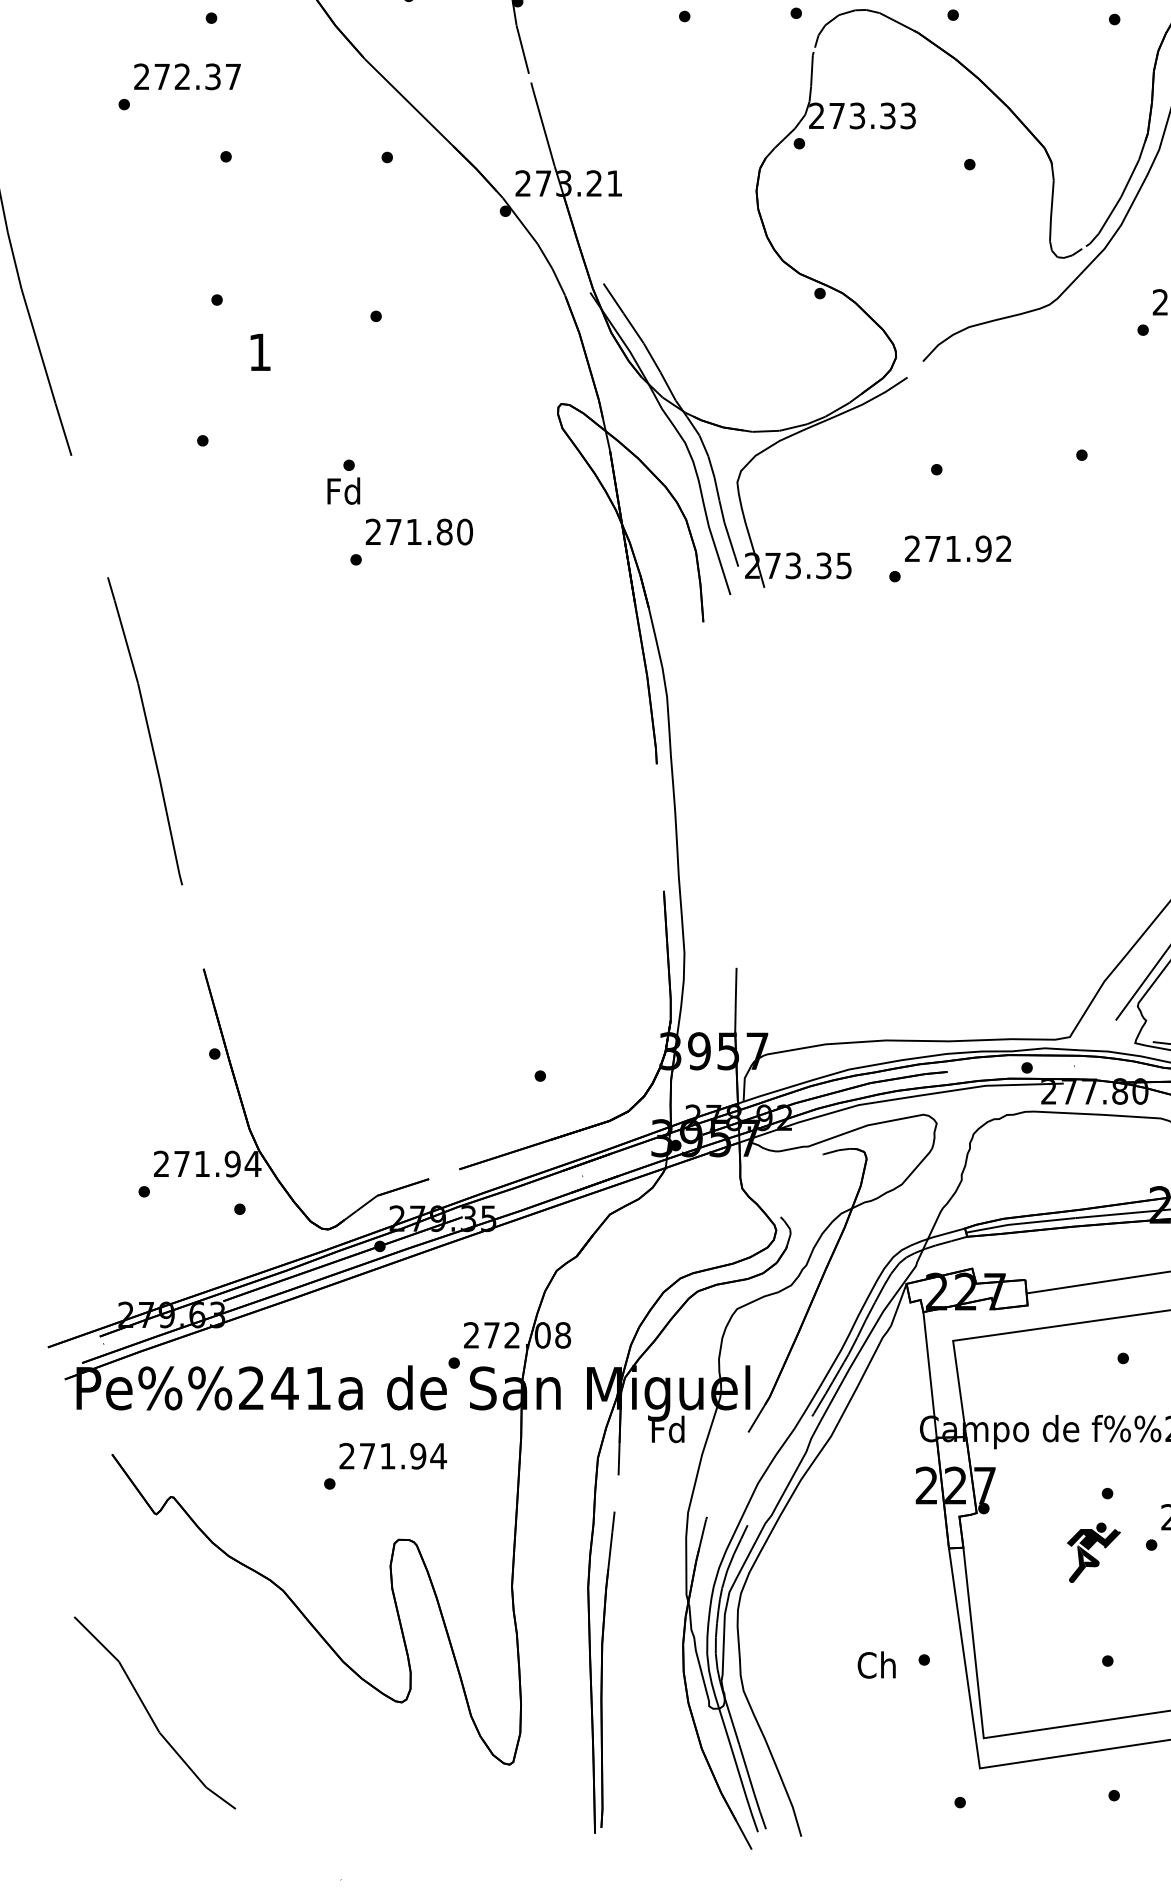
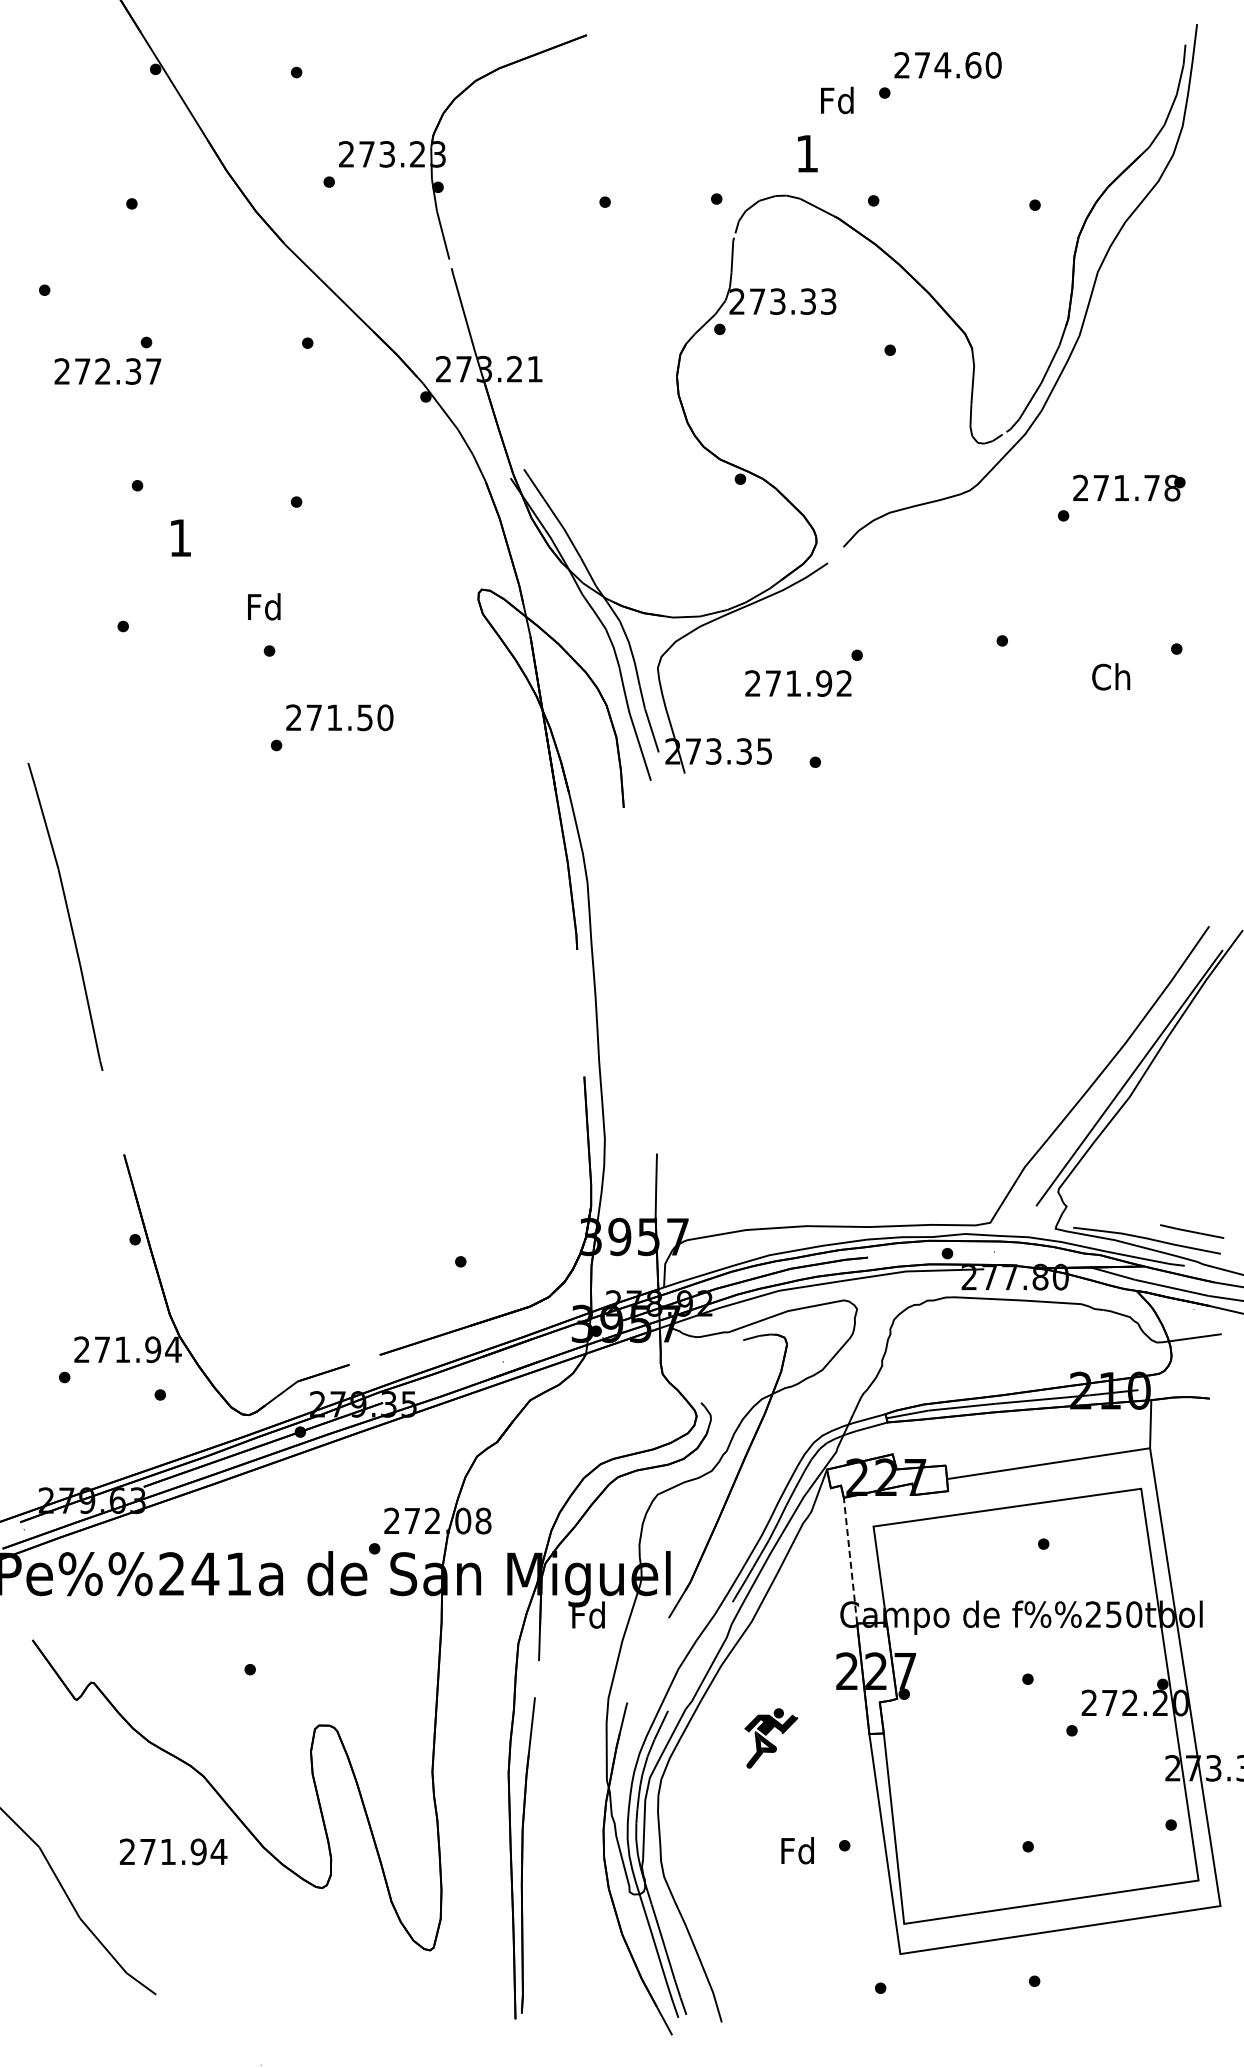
text: (187, 76) -> (107, 371), moved
text: (344, 490) -> (264, 606), moved
text: (445, 531) -> (365, 717), 271.80 -> 271.50
text: (958, 548) -> (798, 683), moved
line: (930, 1374) -> (850, 1560), solid -> dashed
text: (393, 1455) -> (173, 1851), moved
part: (1094, 1552) -> (771, 1738), moved
text: (877, 1664) -> (797, 1850), Ch -> Fd

